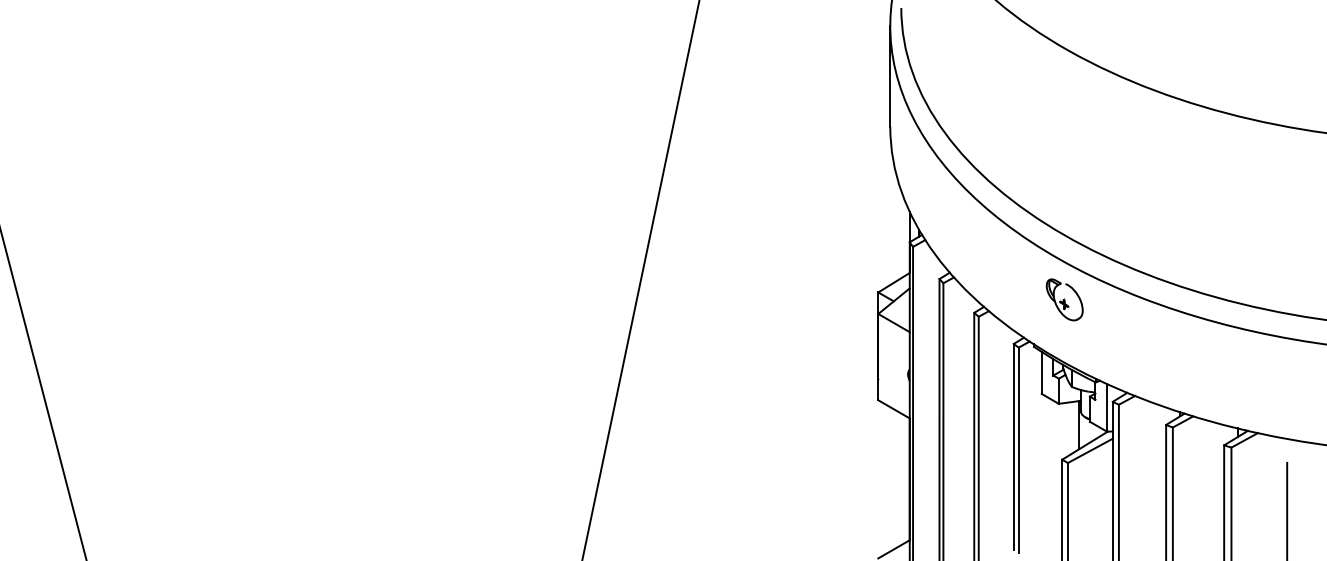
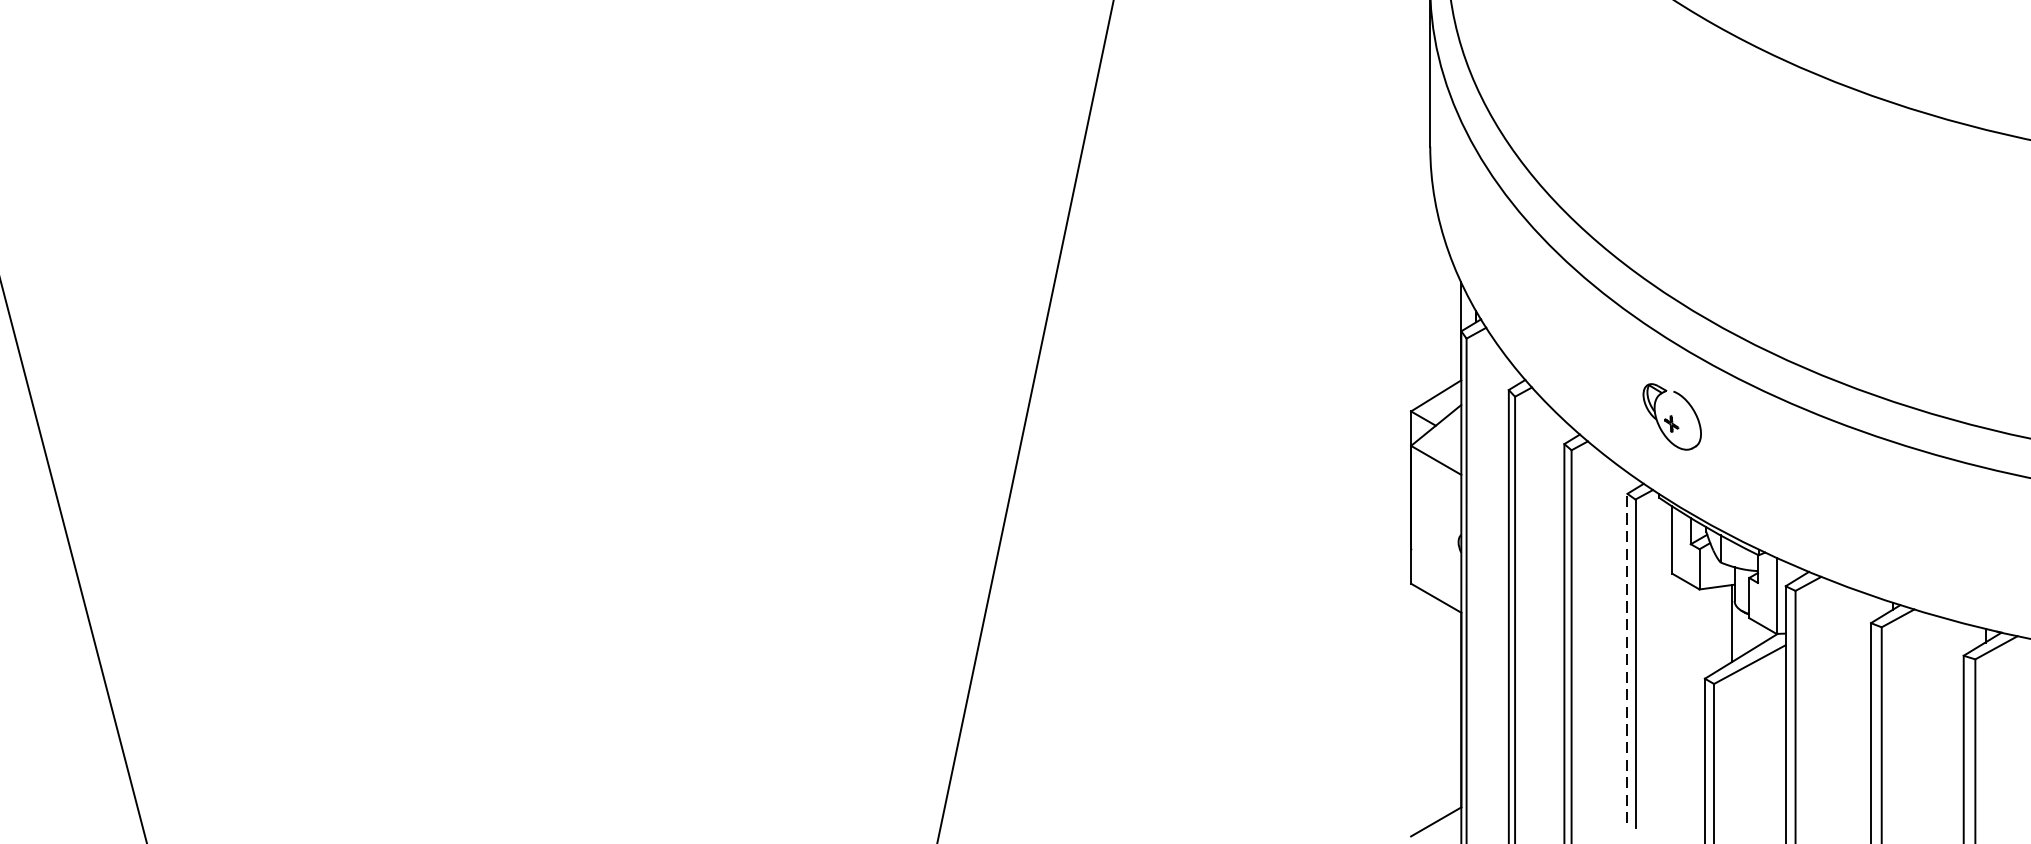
part: (1064, 299) -> (1671, 416), moved
line: (1013, 446) -> (1627, 657), solid -> dashed

